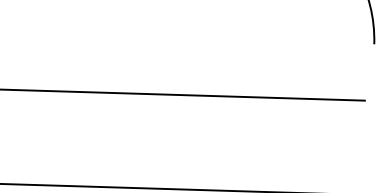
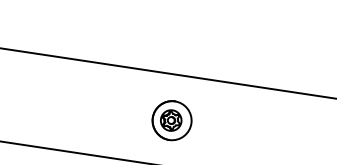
part: (198, 142) -> (171, 120), added

